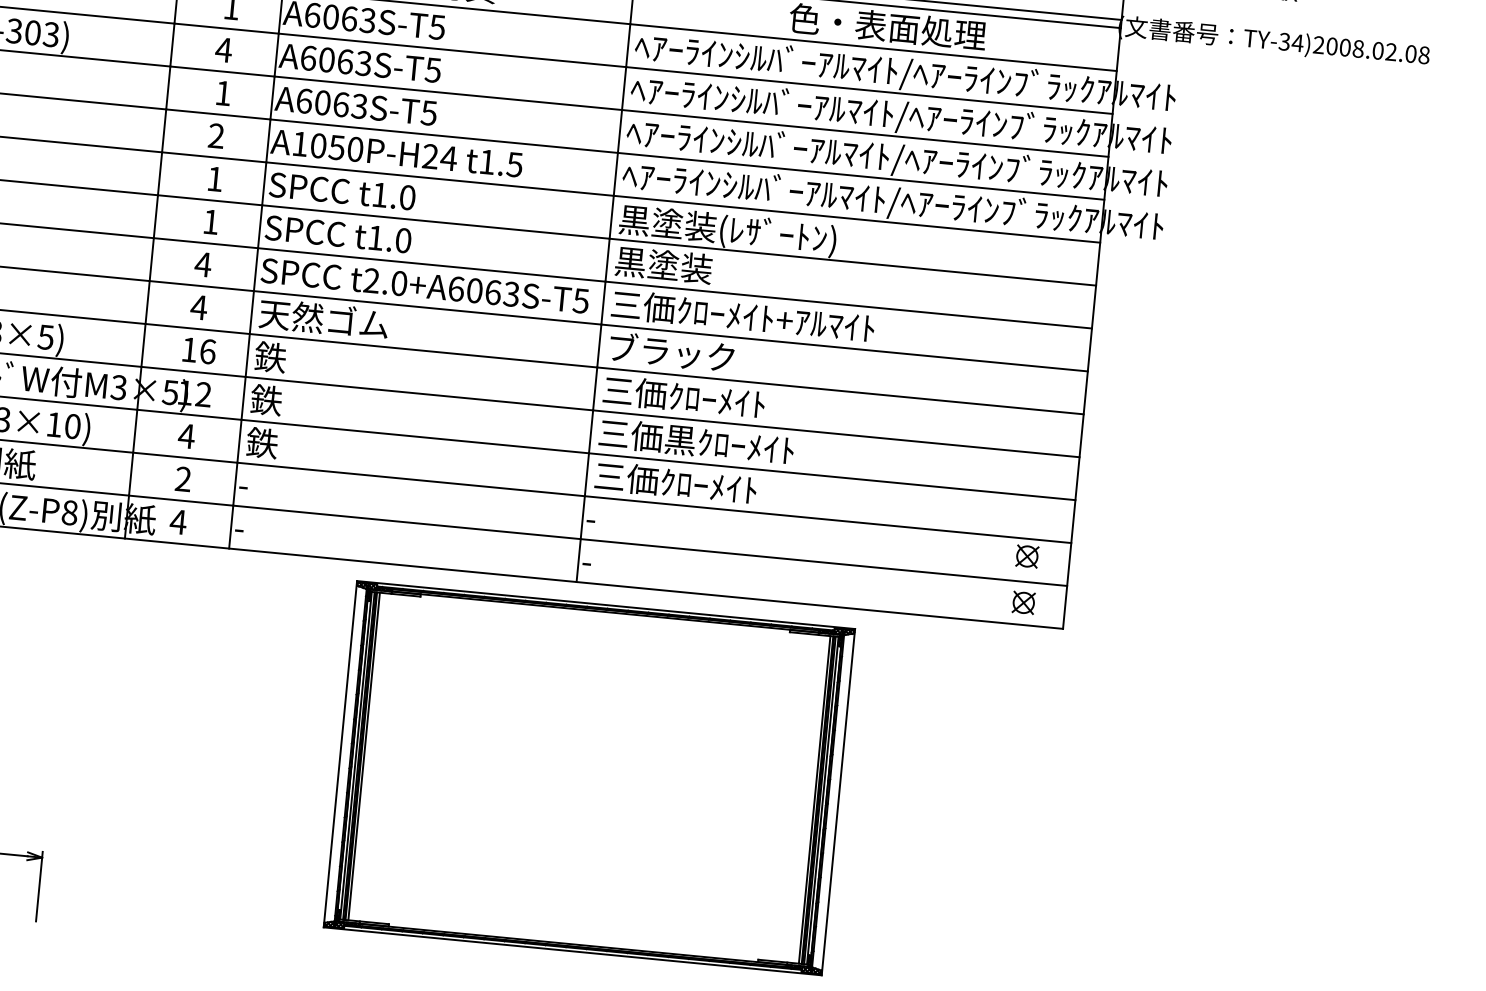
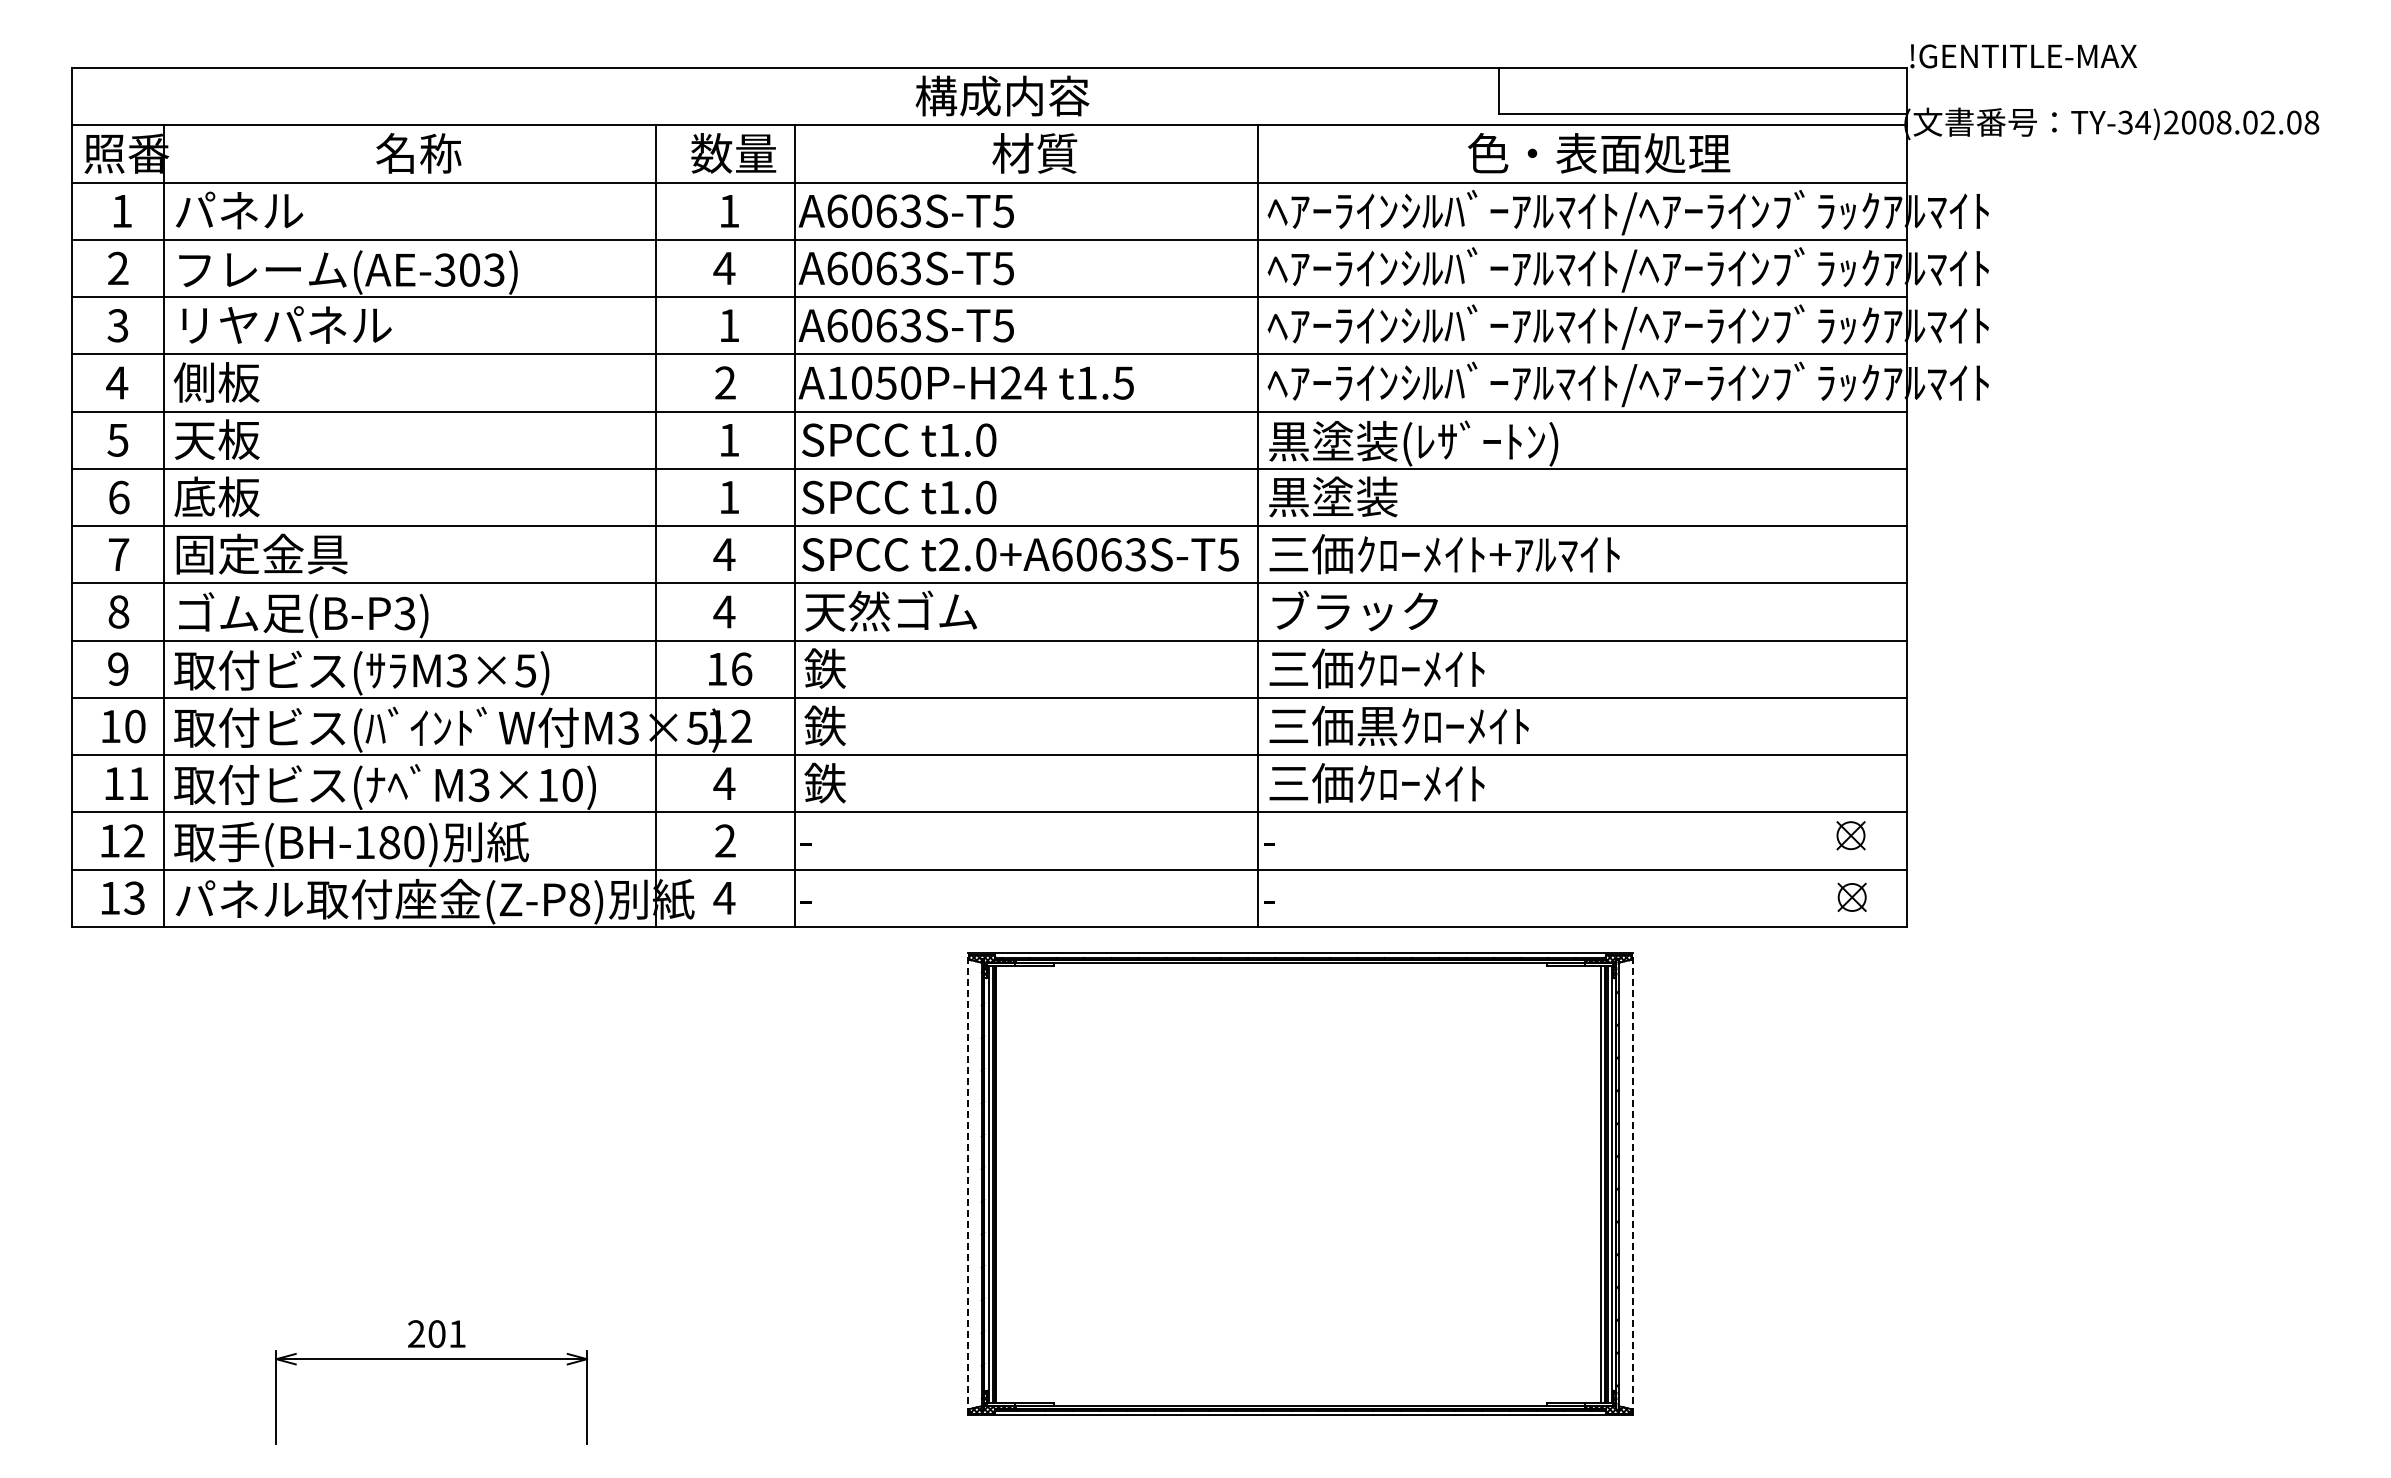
line: (340, 753) -> (968, 1183), solid -> dashed
line: (364, 755) -> (999, 1183), removed
line: (838, 801) -> (1632, 1183), solid -> dashed

